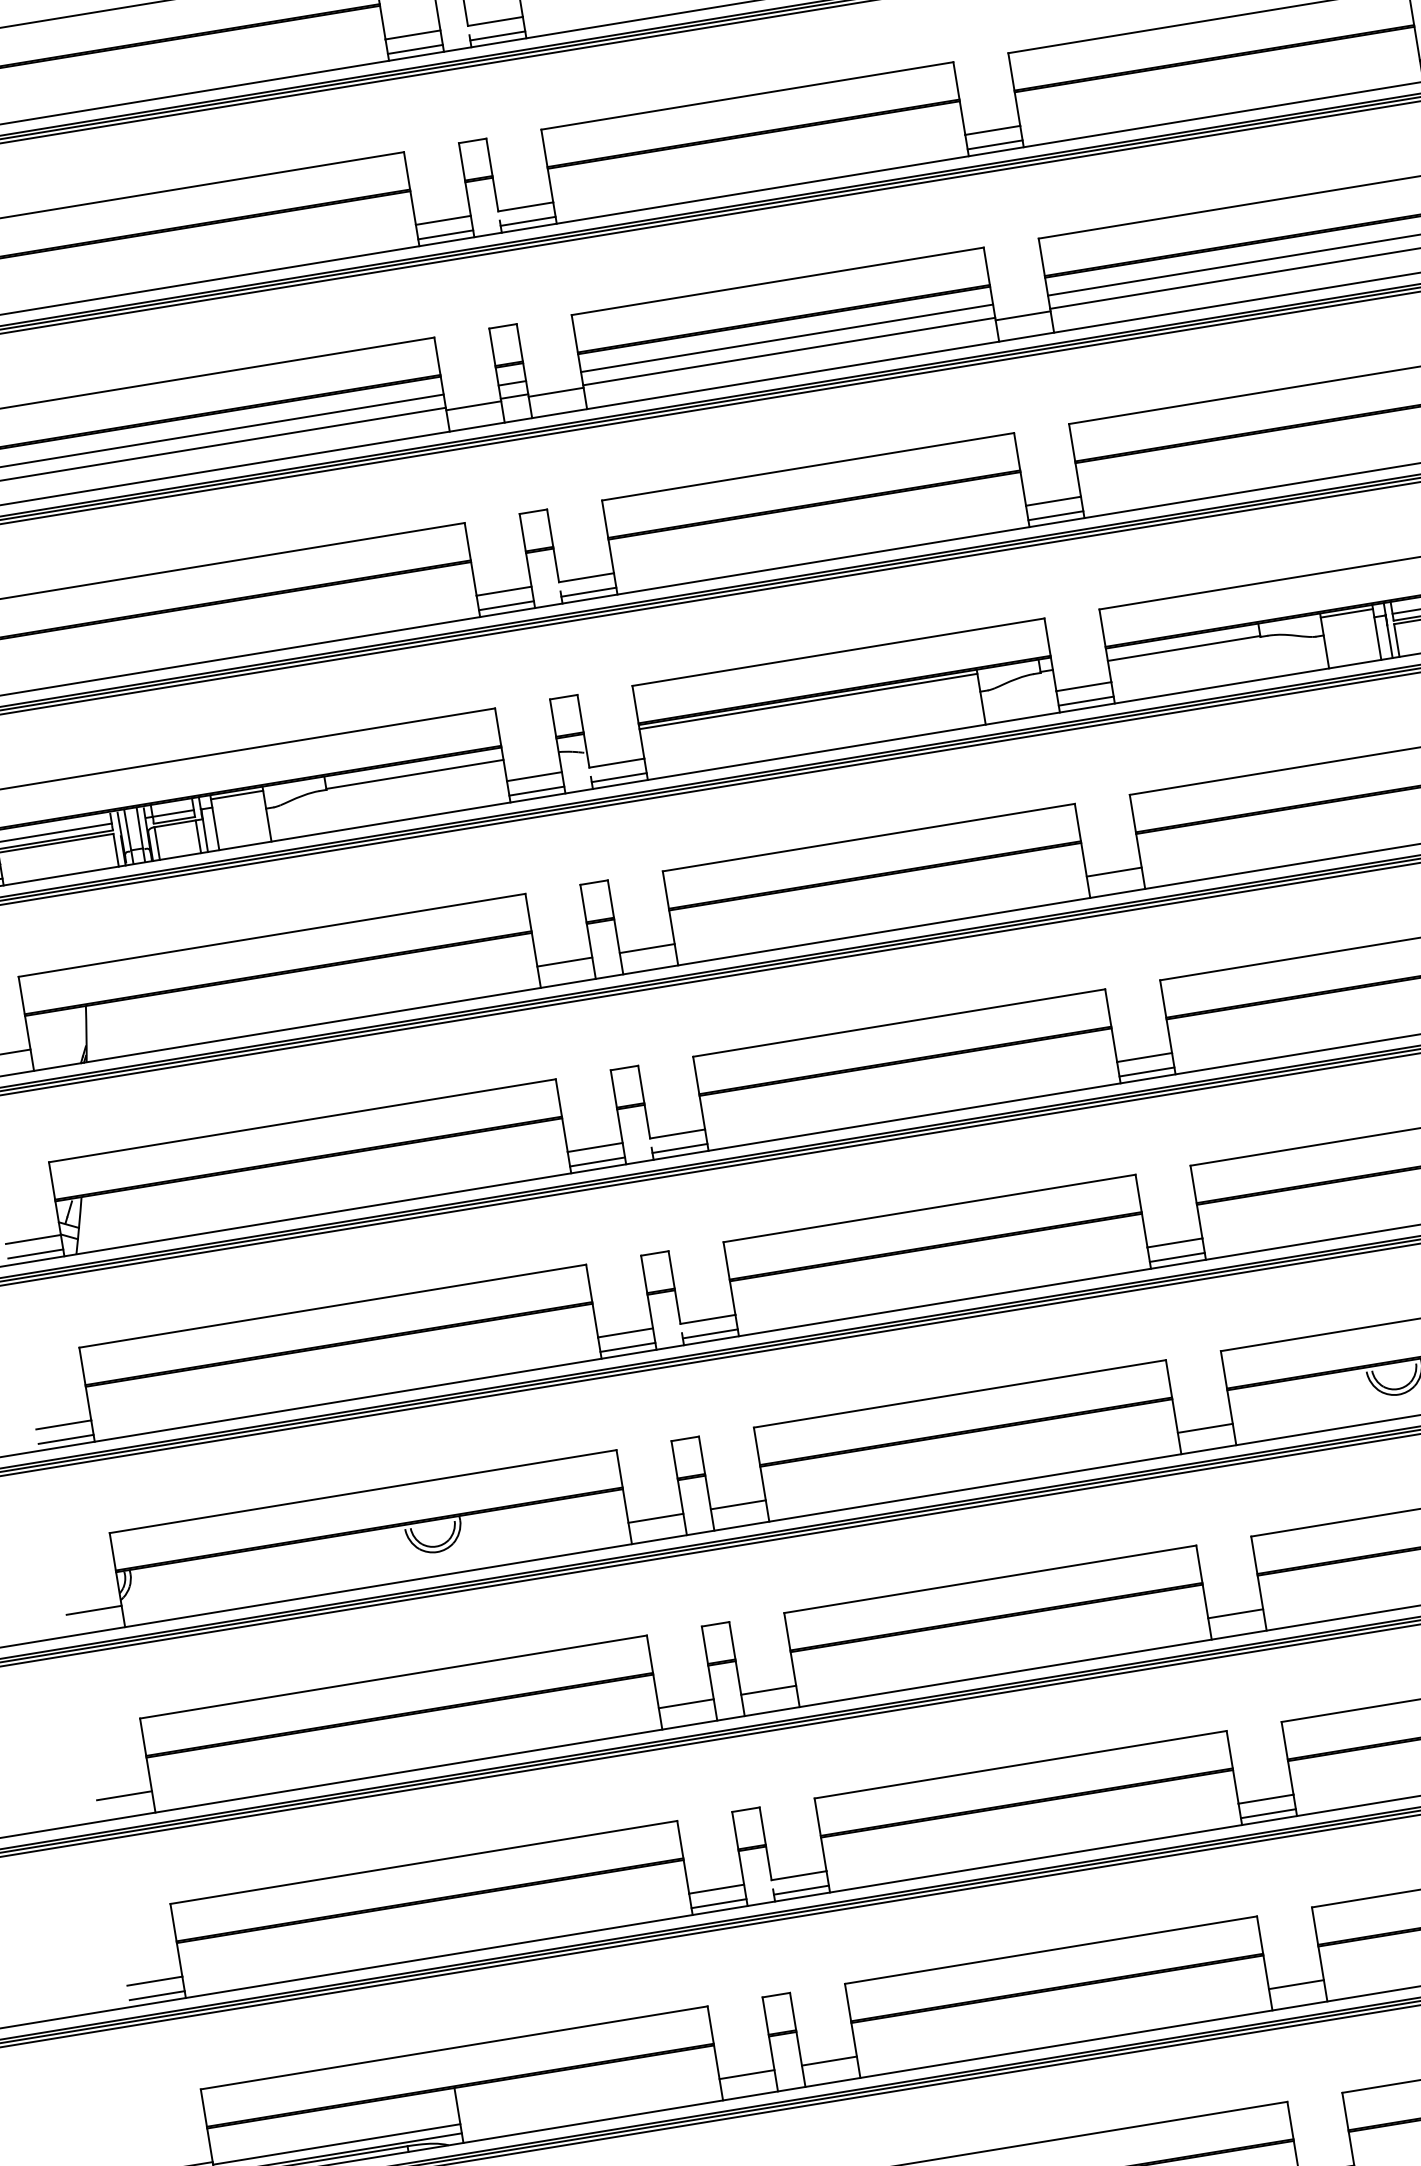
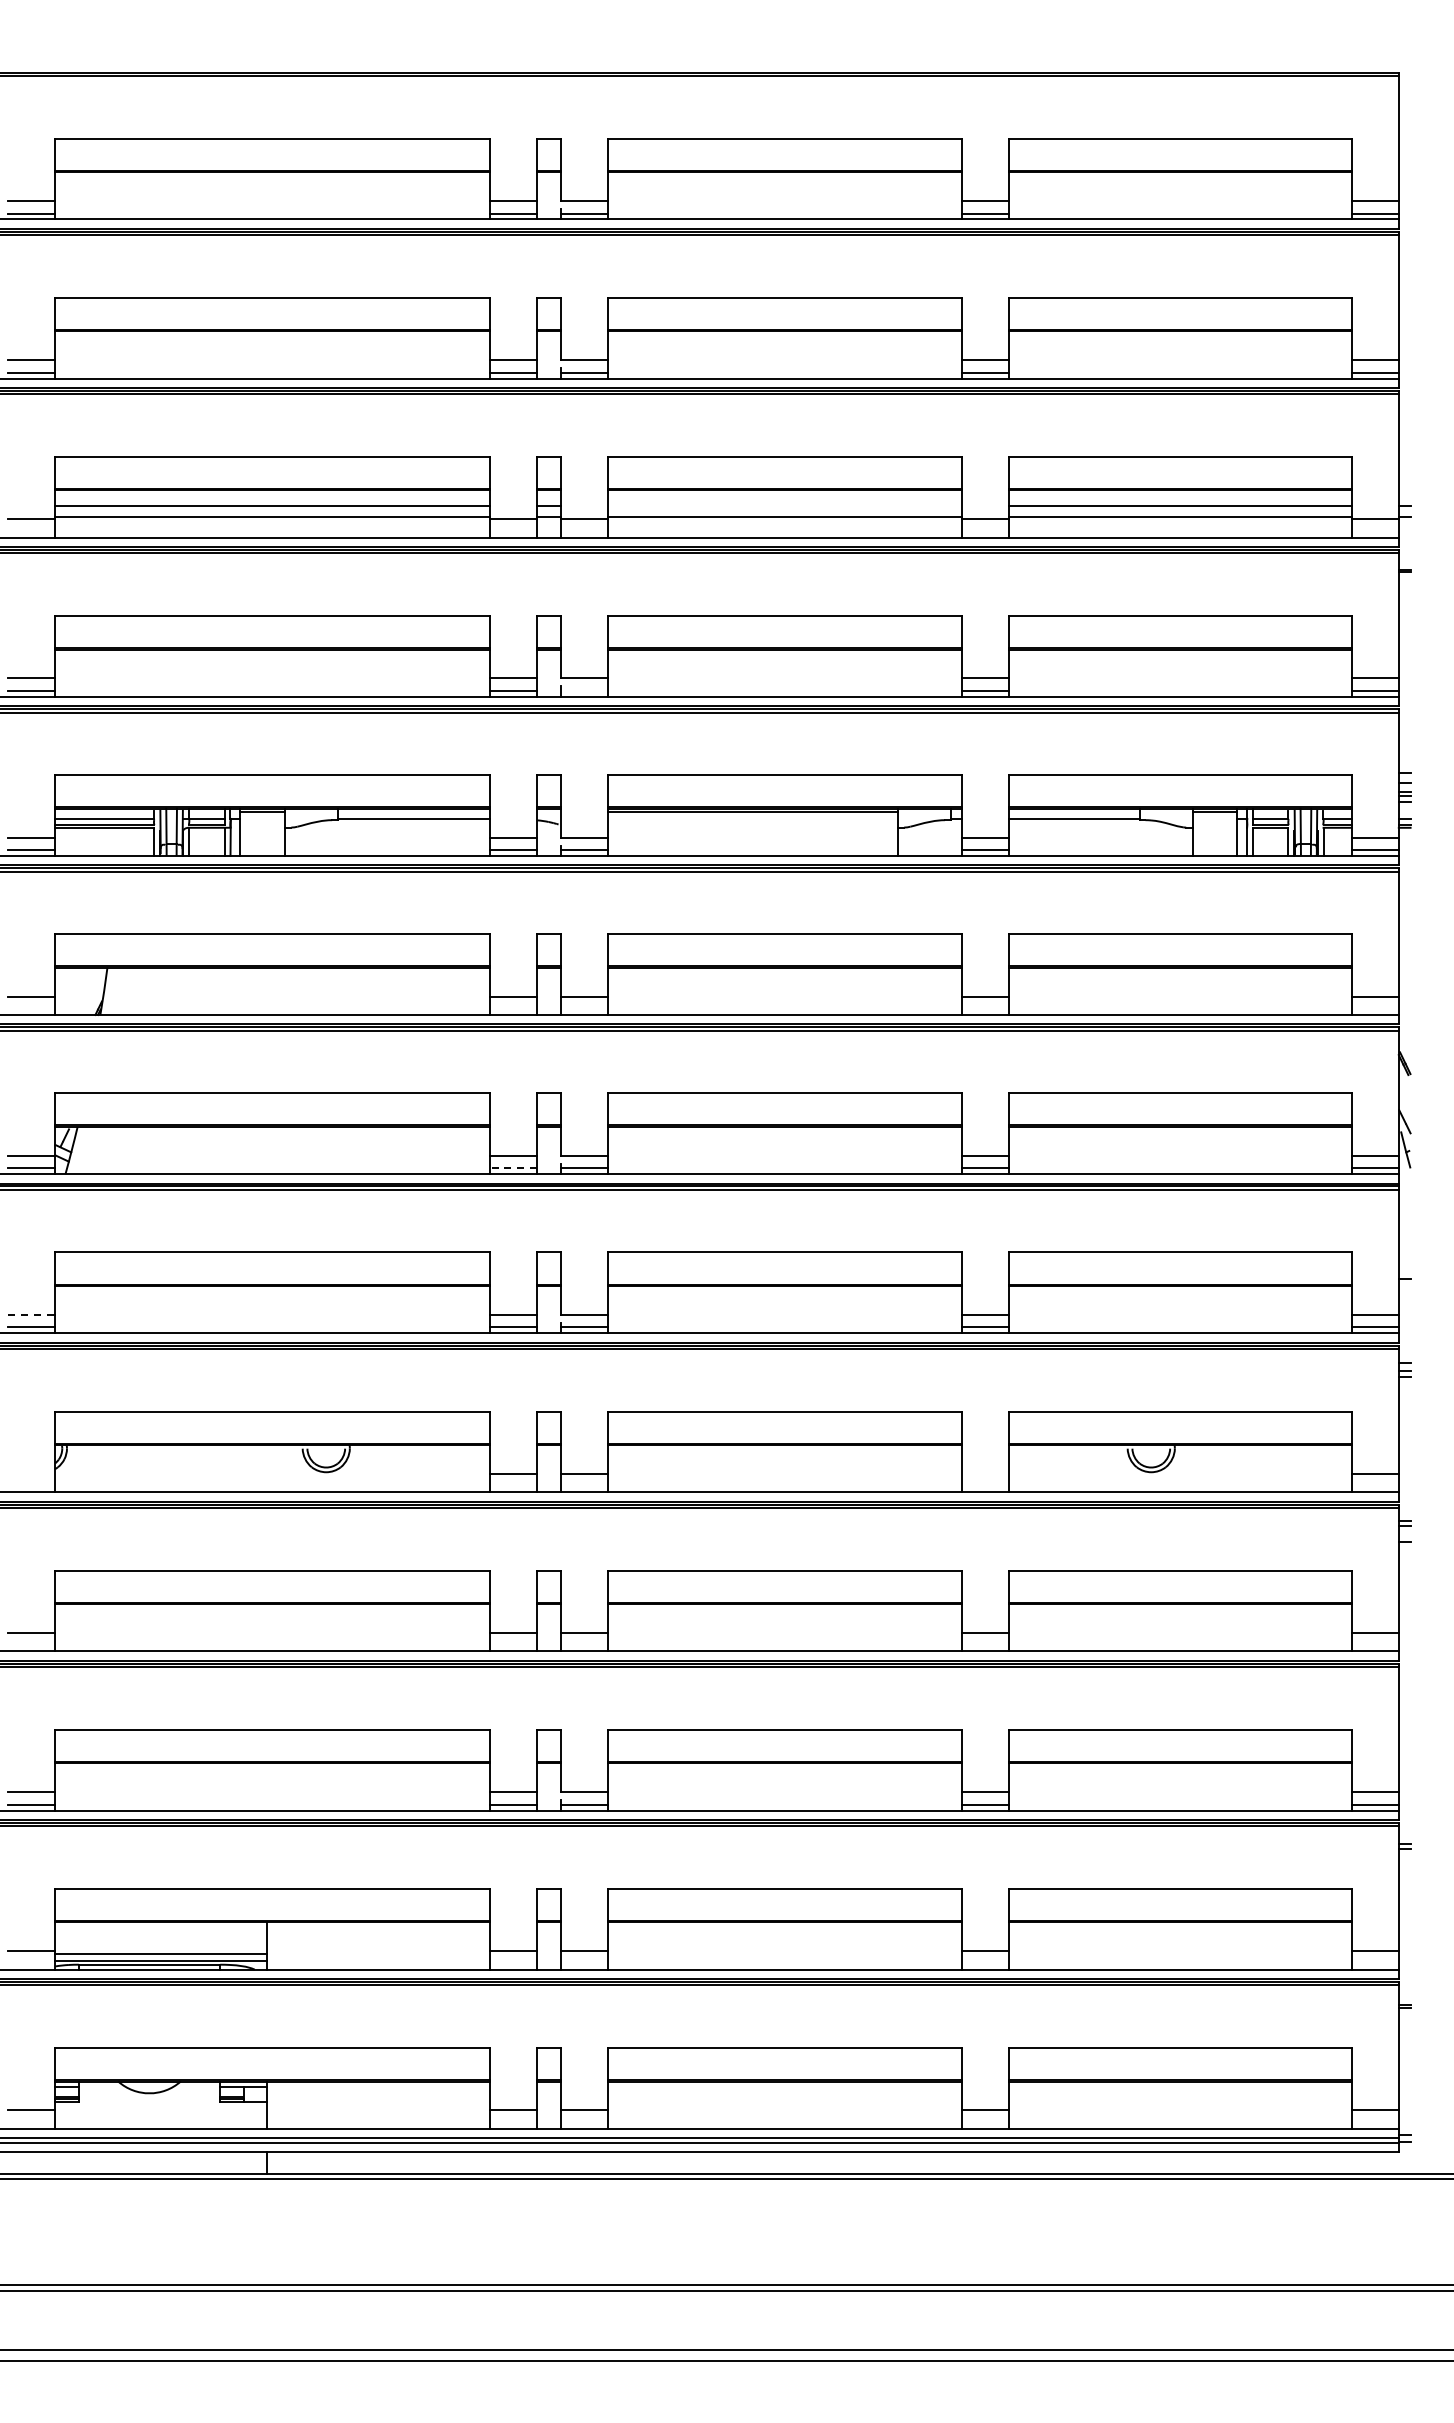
line: (786, 338) -> (784, 505), removed
line: (587, 591) -> (583, 690), removed
line: (597, 1162) -> (513, 1168), solid -> dashed
line: (63, 1424) -> (31, 1314), solid -> dashed
line: (1204, 1427) -> (984, 1473), removed
line: (93, 1609) -> (31, 1473), removed

